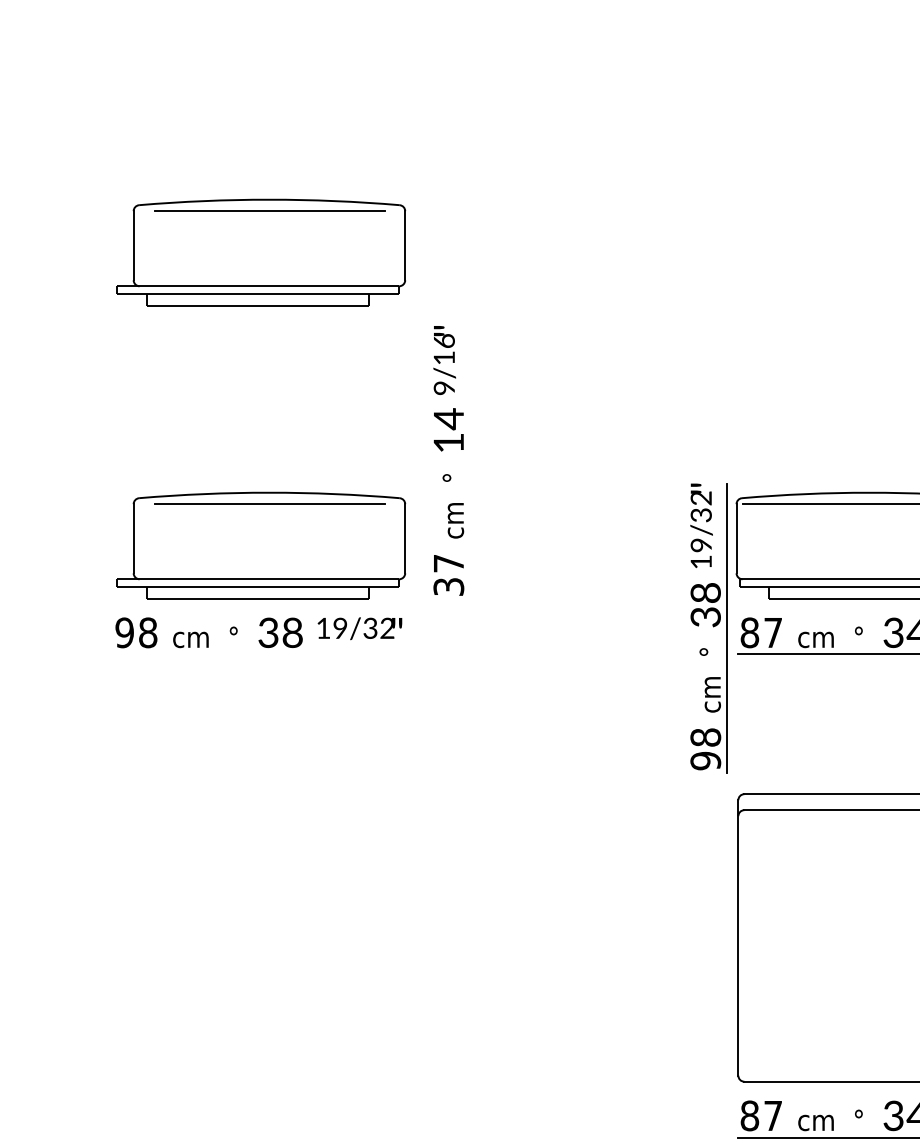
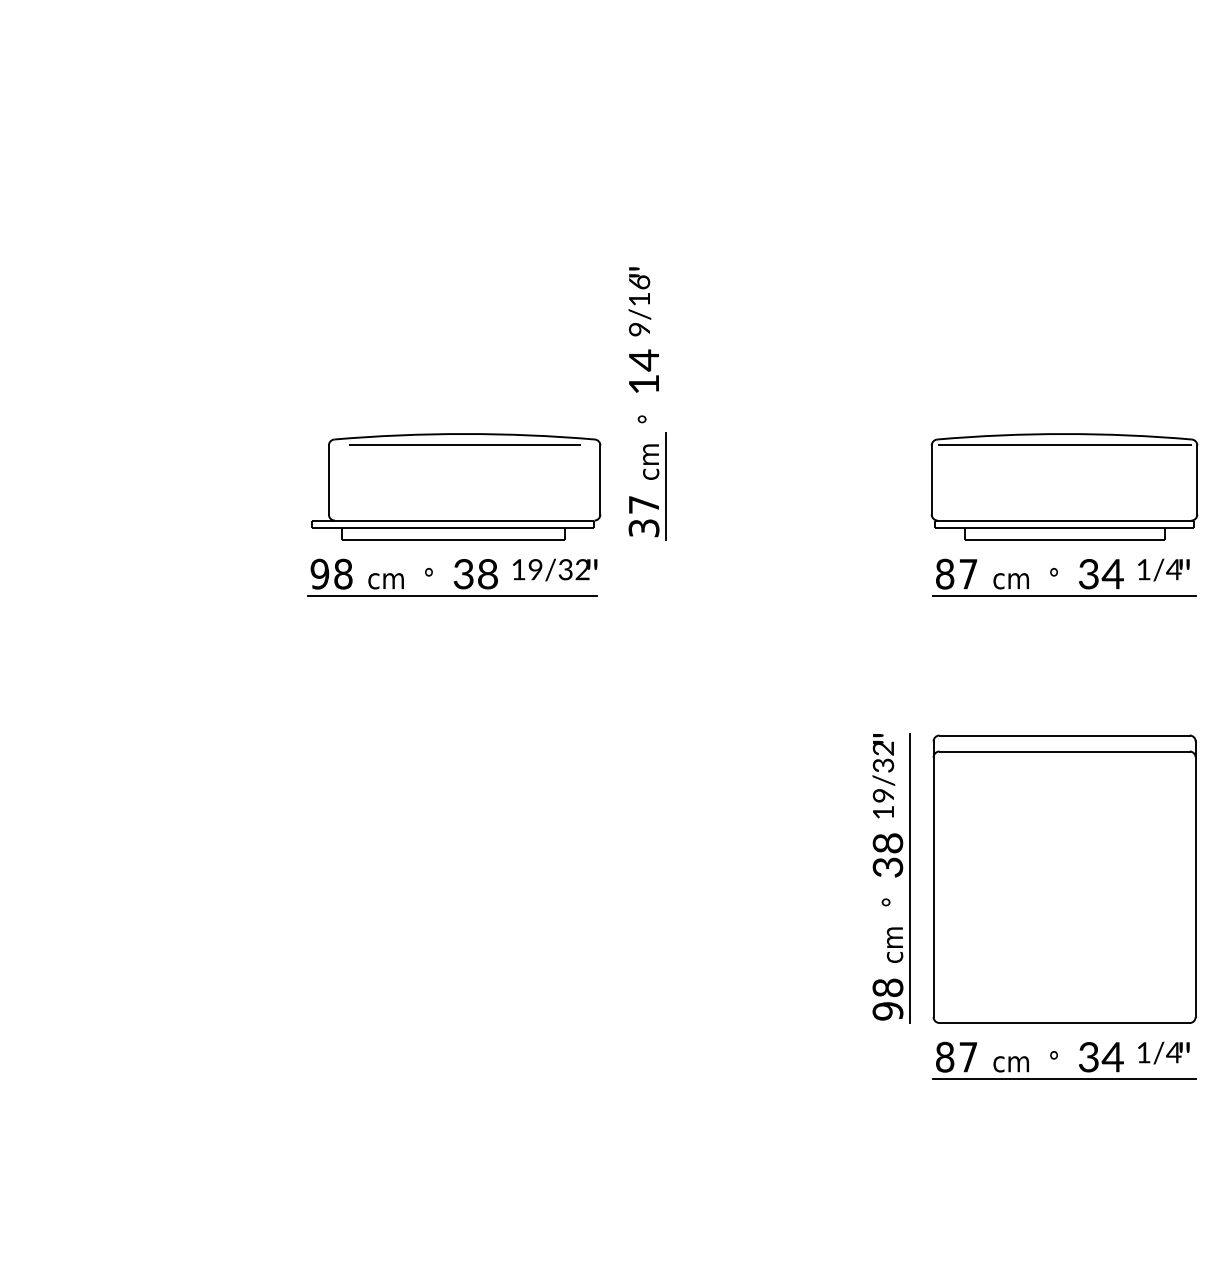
part: (261, 252) -> (456, 193), removed
line: (470, 544) -> (665, 485), added
part: (709, 628) -> (891, 878), moved
line: (257, 654) -> (452, 595), added

